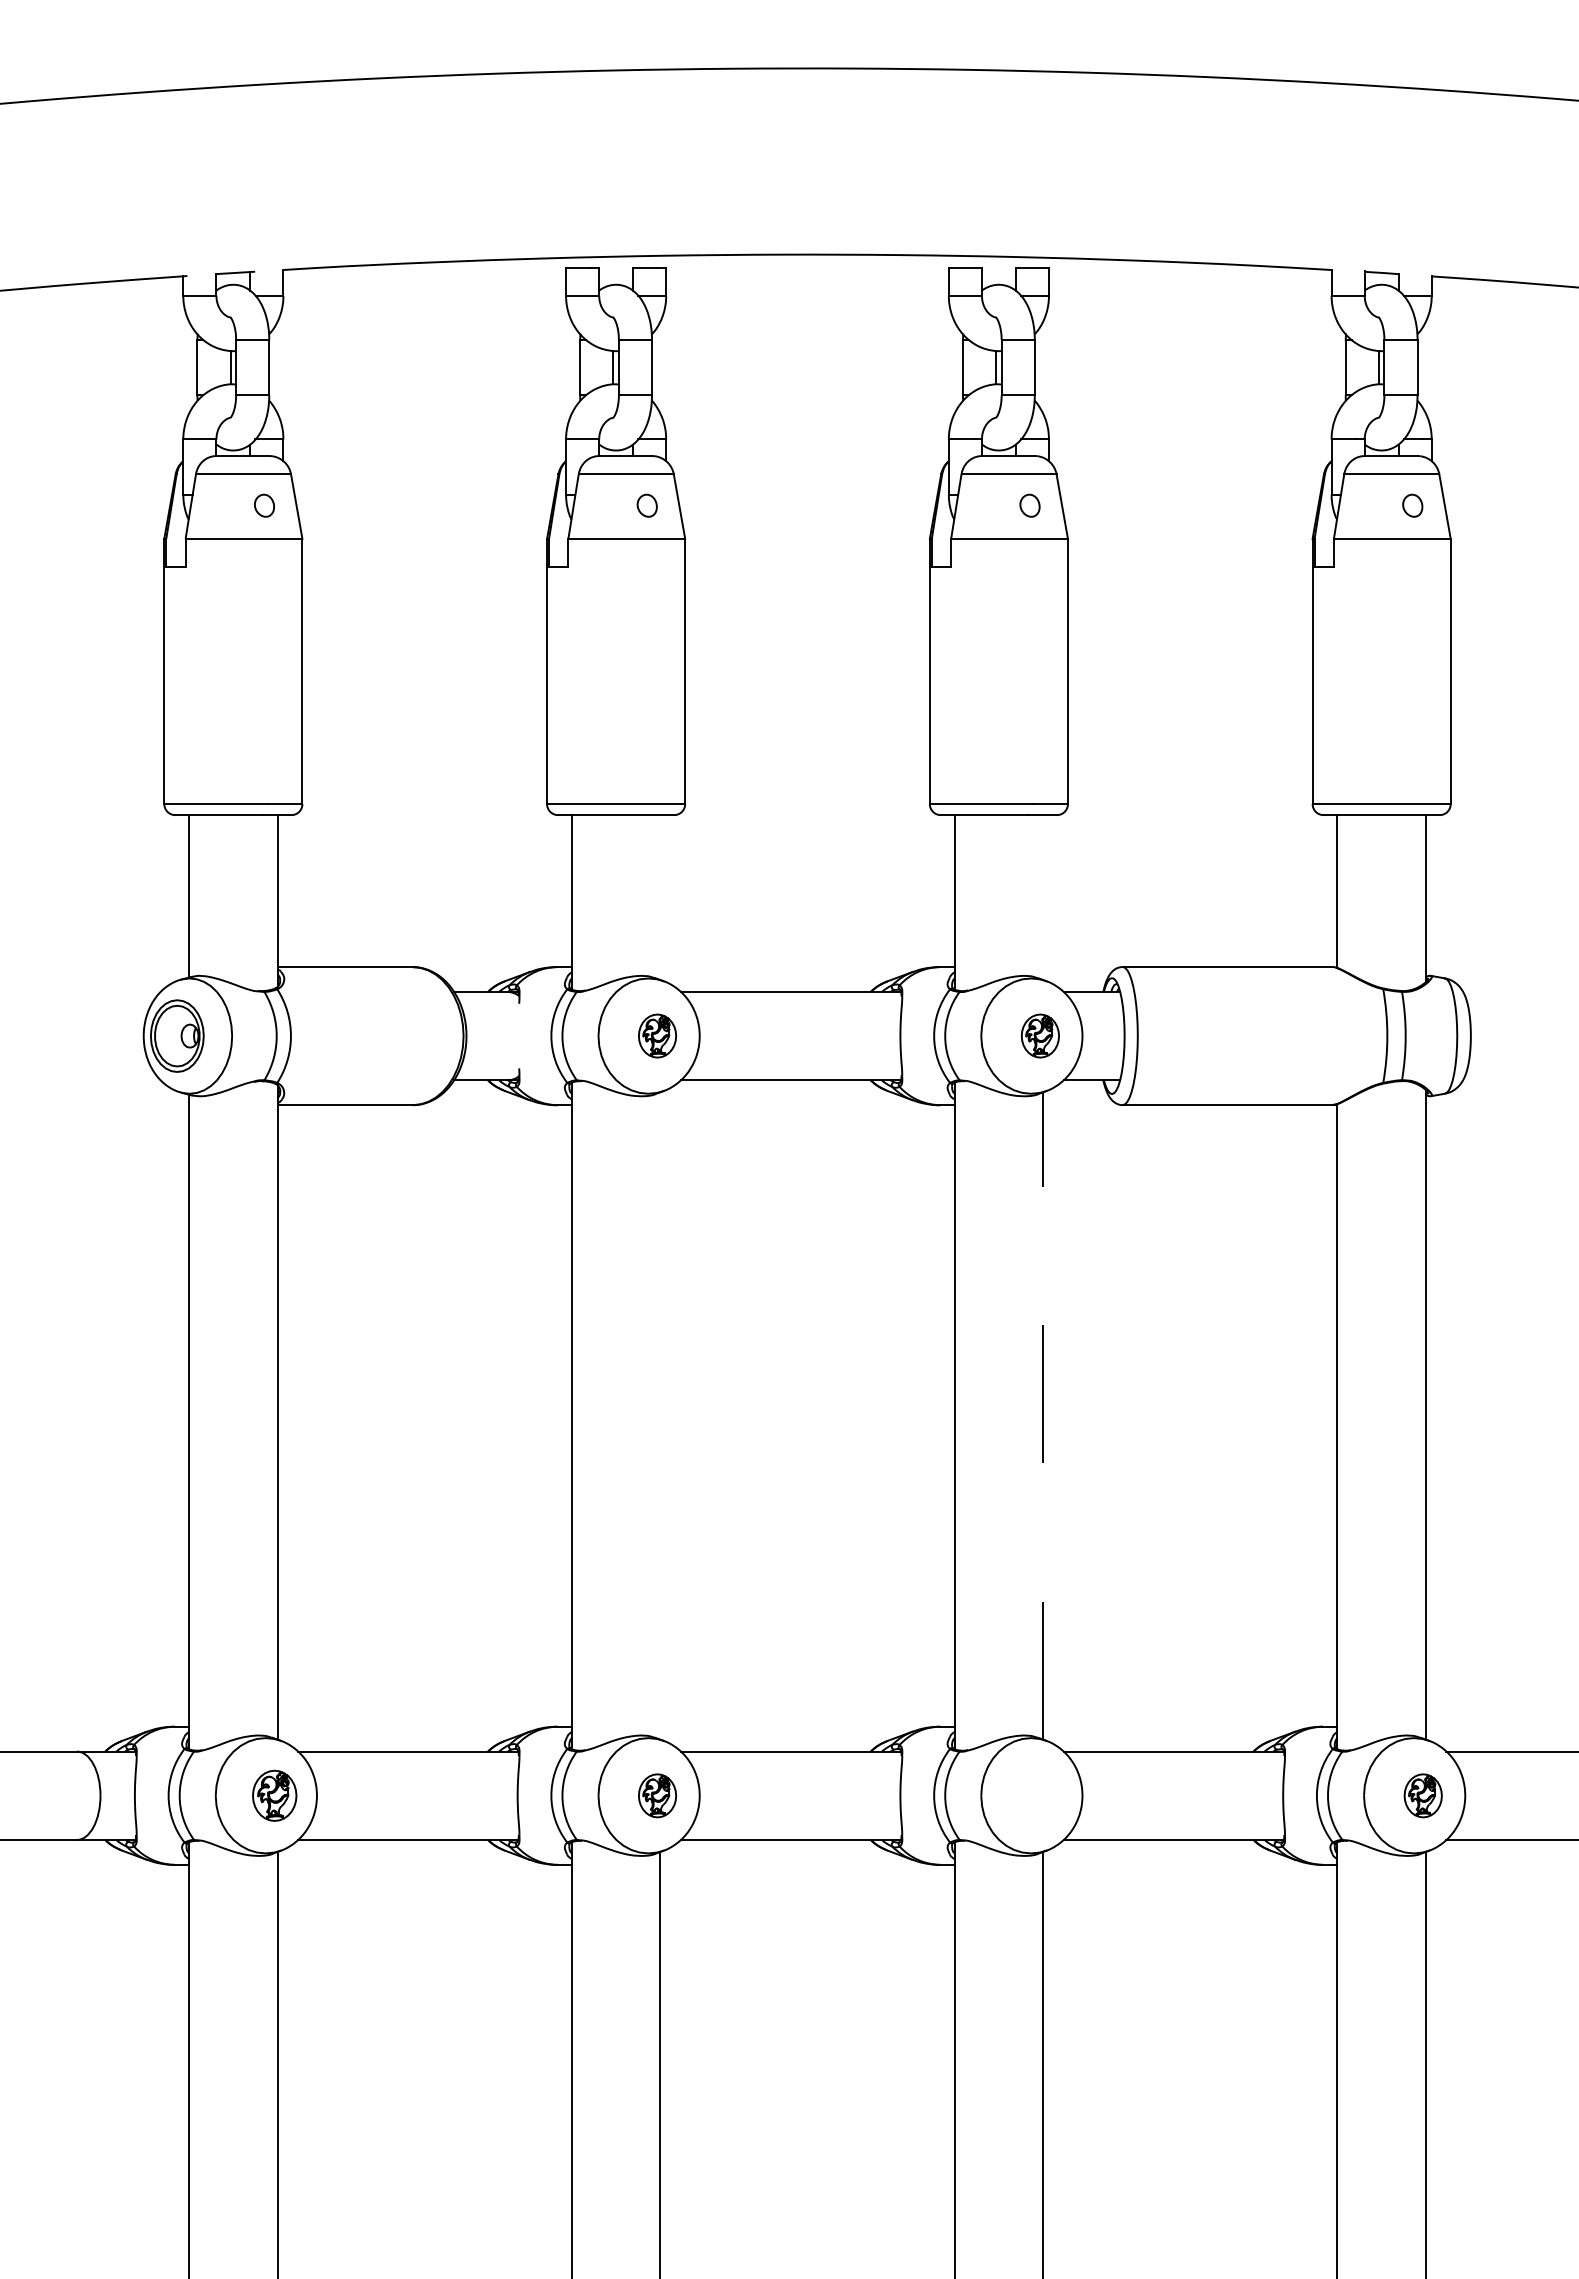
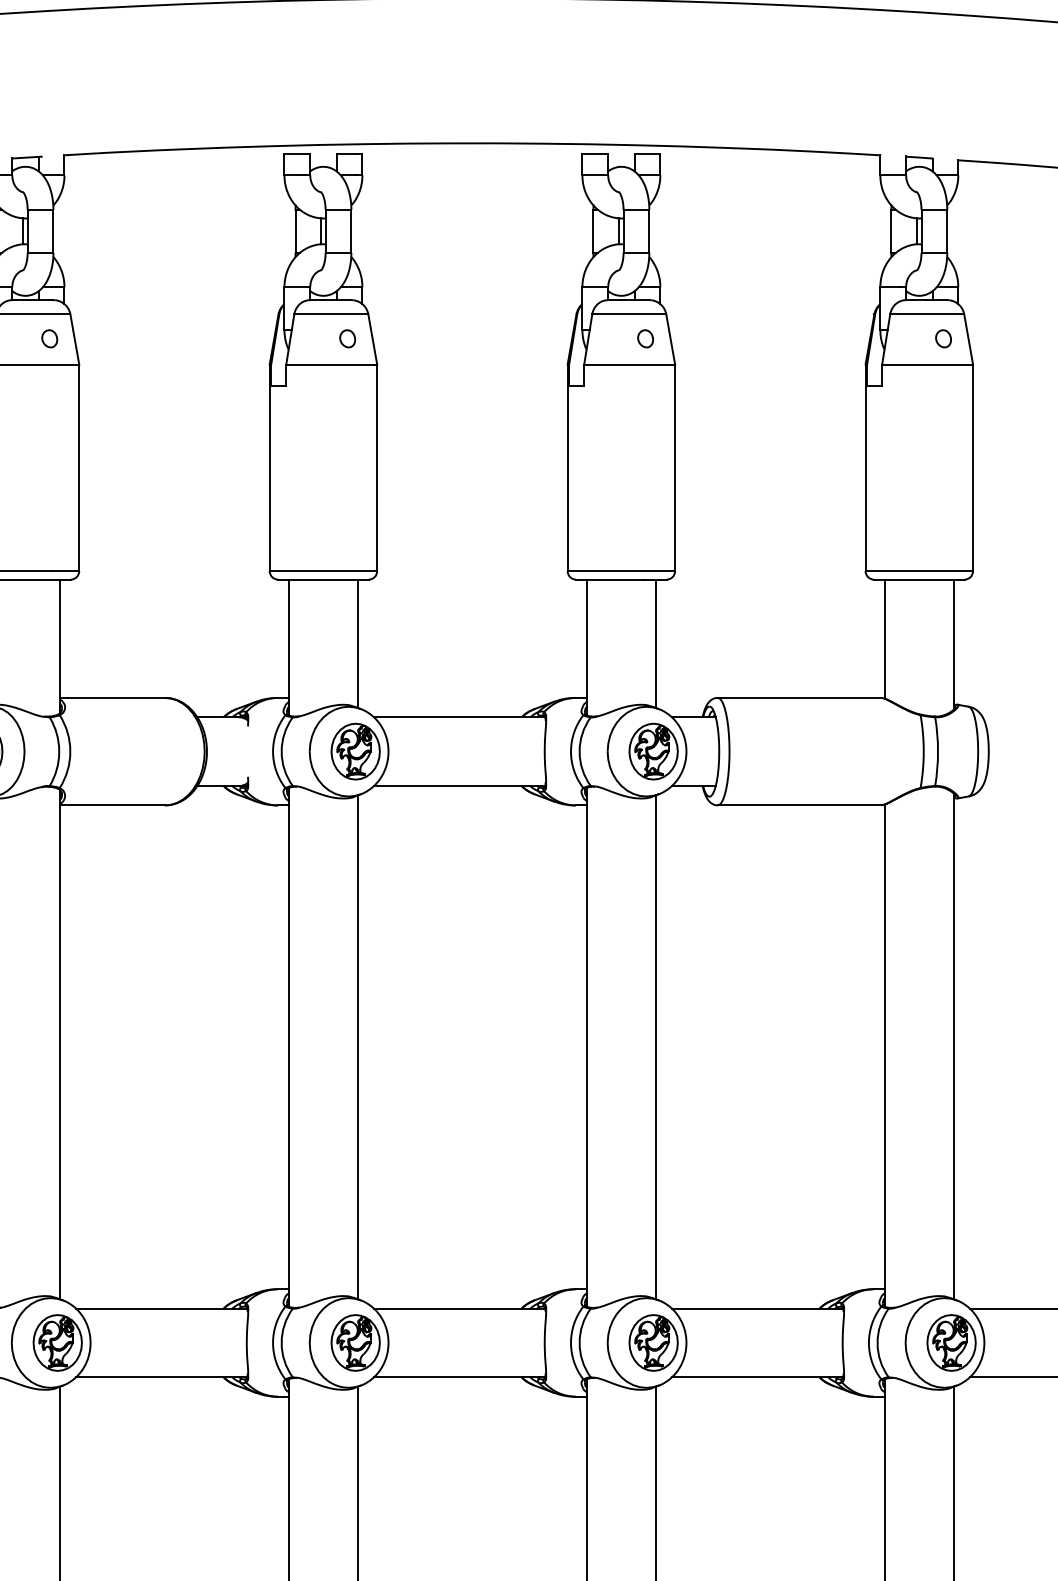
line: (660, 897) -> (357, 643), added
line: (1043, 897) -> (656, 643), added
part: (657, 1035) -> (355, 751), size x1.67
part: (1040, 1035) -> (653, 751), size x1.67
line: (660, 1415) -> (357, 1046), added
line: (1043, 1415) -> (656, 1046), dashed -> solid
part: (274, 1795) -> (57, 1342), size x1.43
part: (657, 1795) -> (355, 1342), size x1.67
part: (1040, 1795) -> (653, 1342), added
part: (1423, 1795) -> (951, 1342), size x1.67

